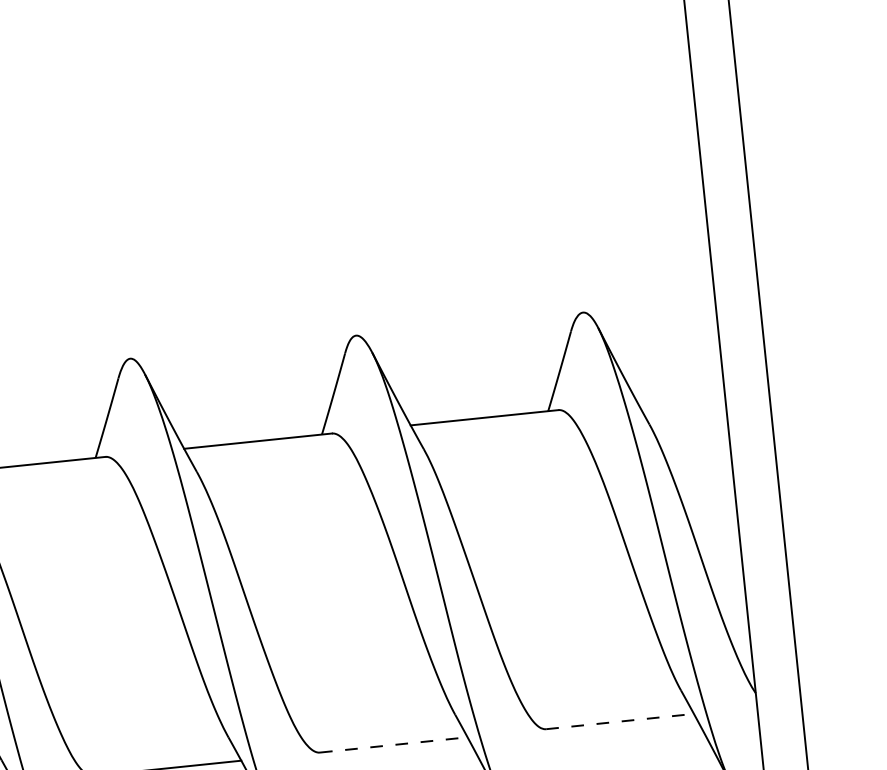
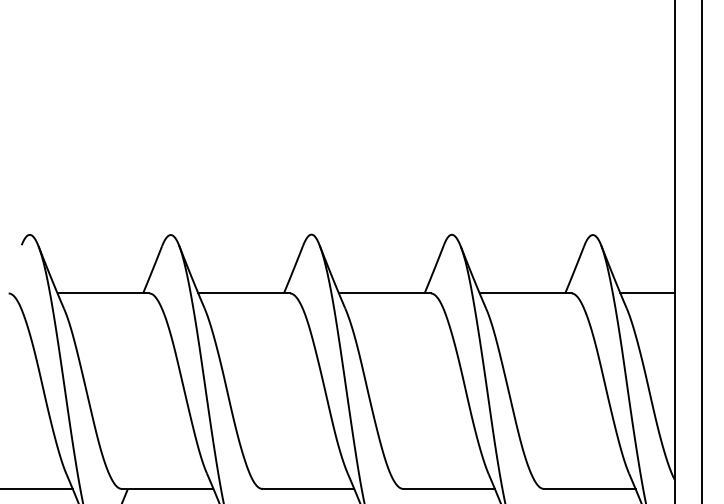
line: (680, 397) -> (647, 293), added
line: (619, 720) -> (589, 488), dashed -> solid
line: (394, 744) -> (449, 488), dashed -> solid

